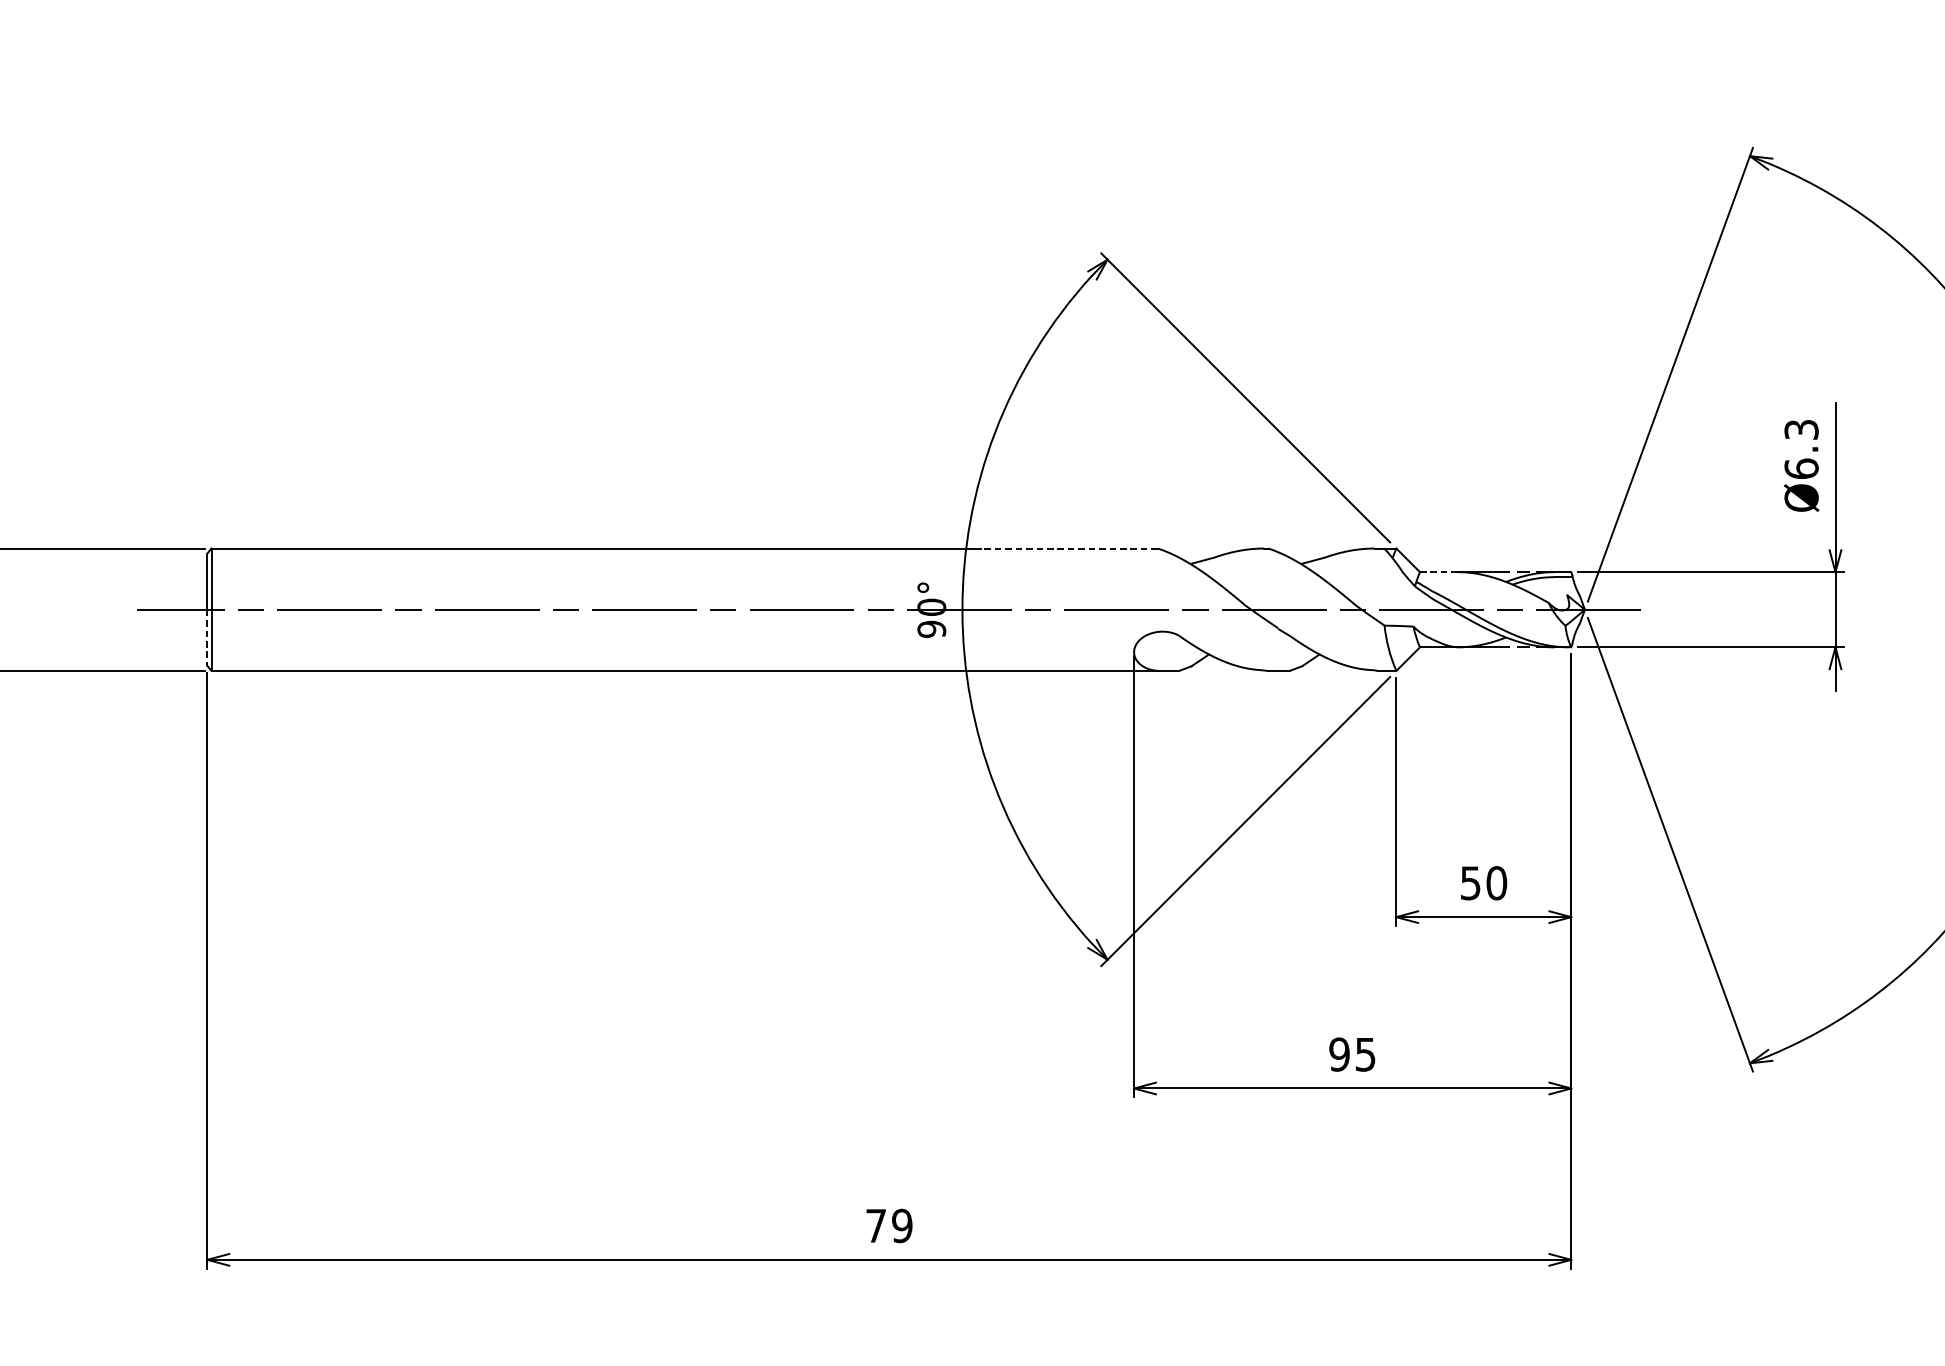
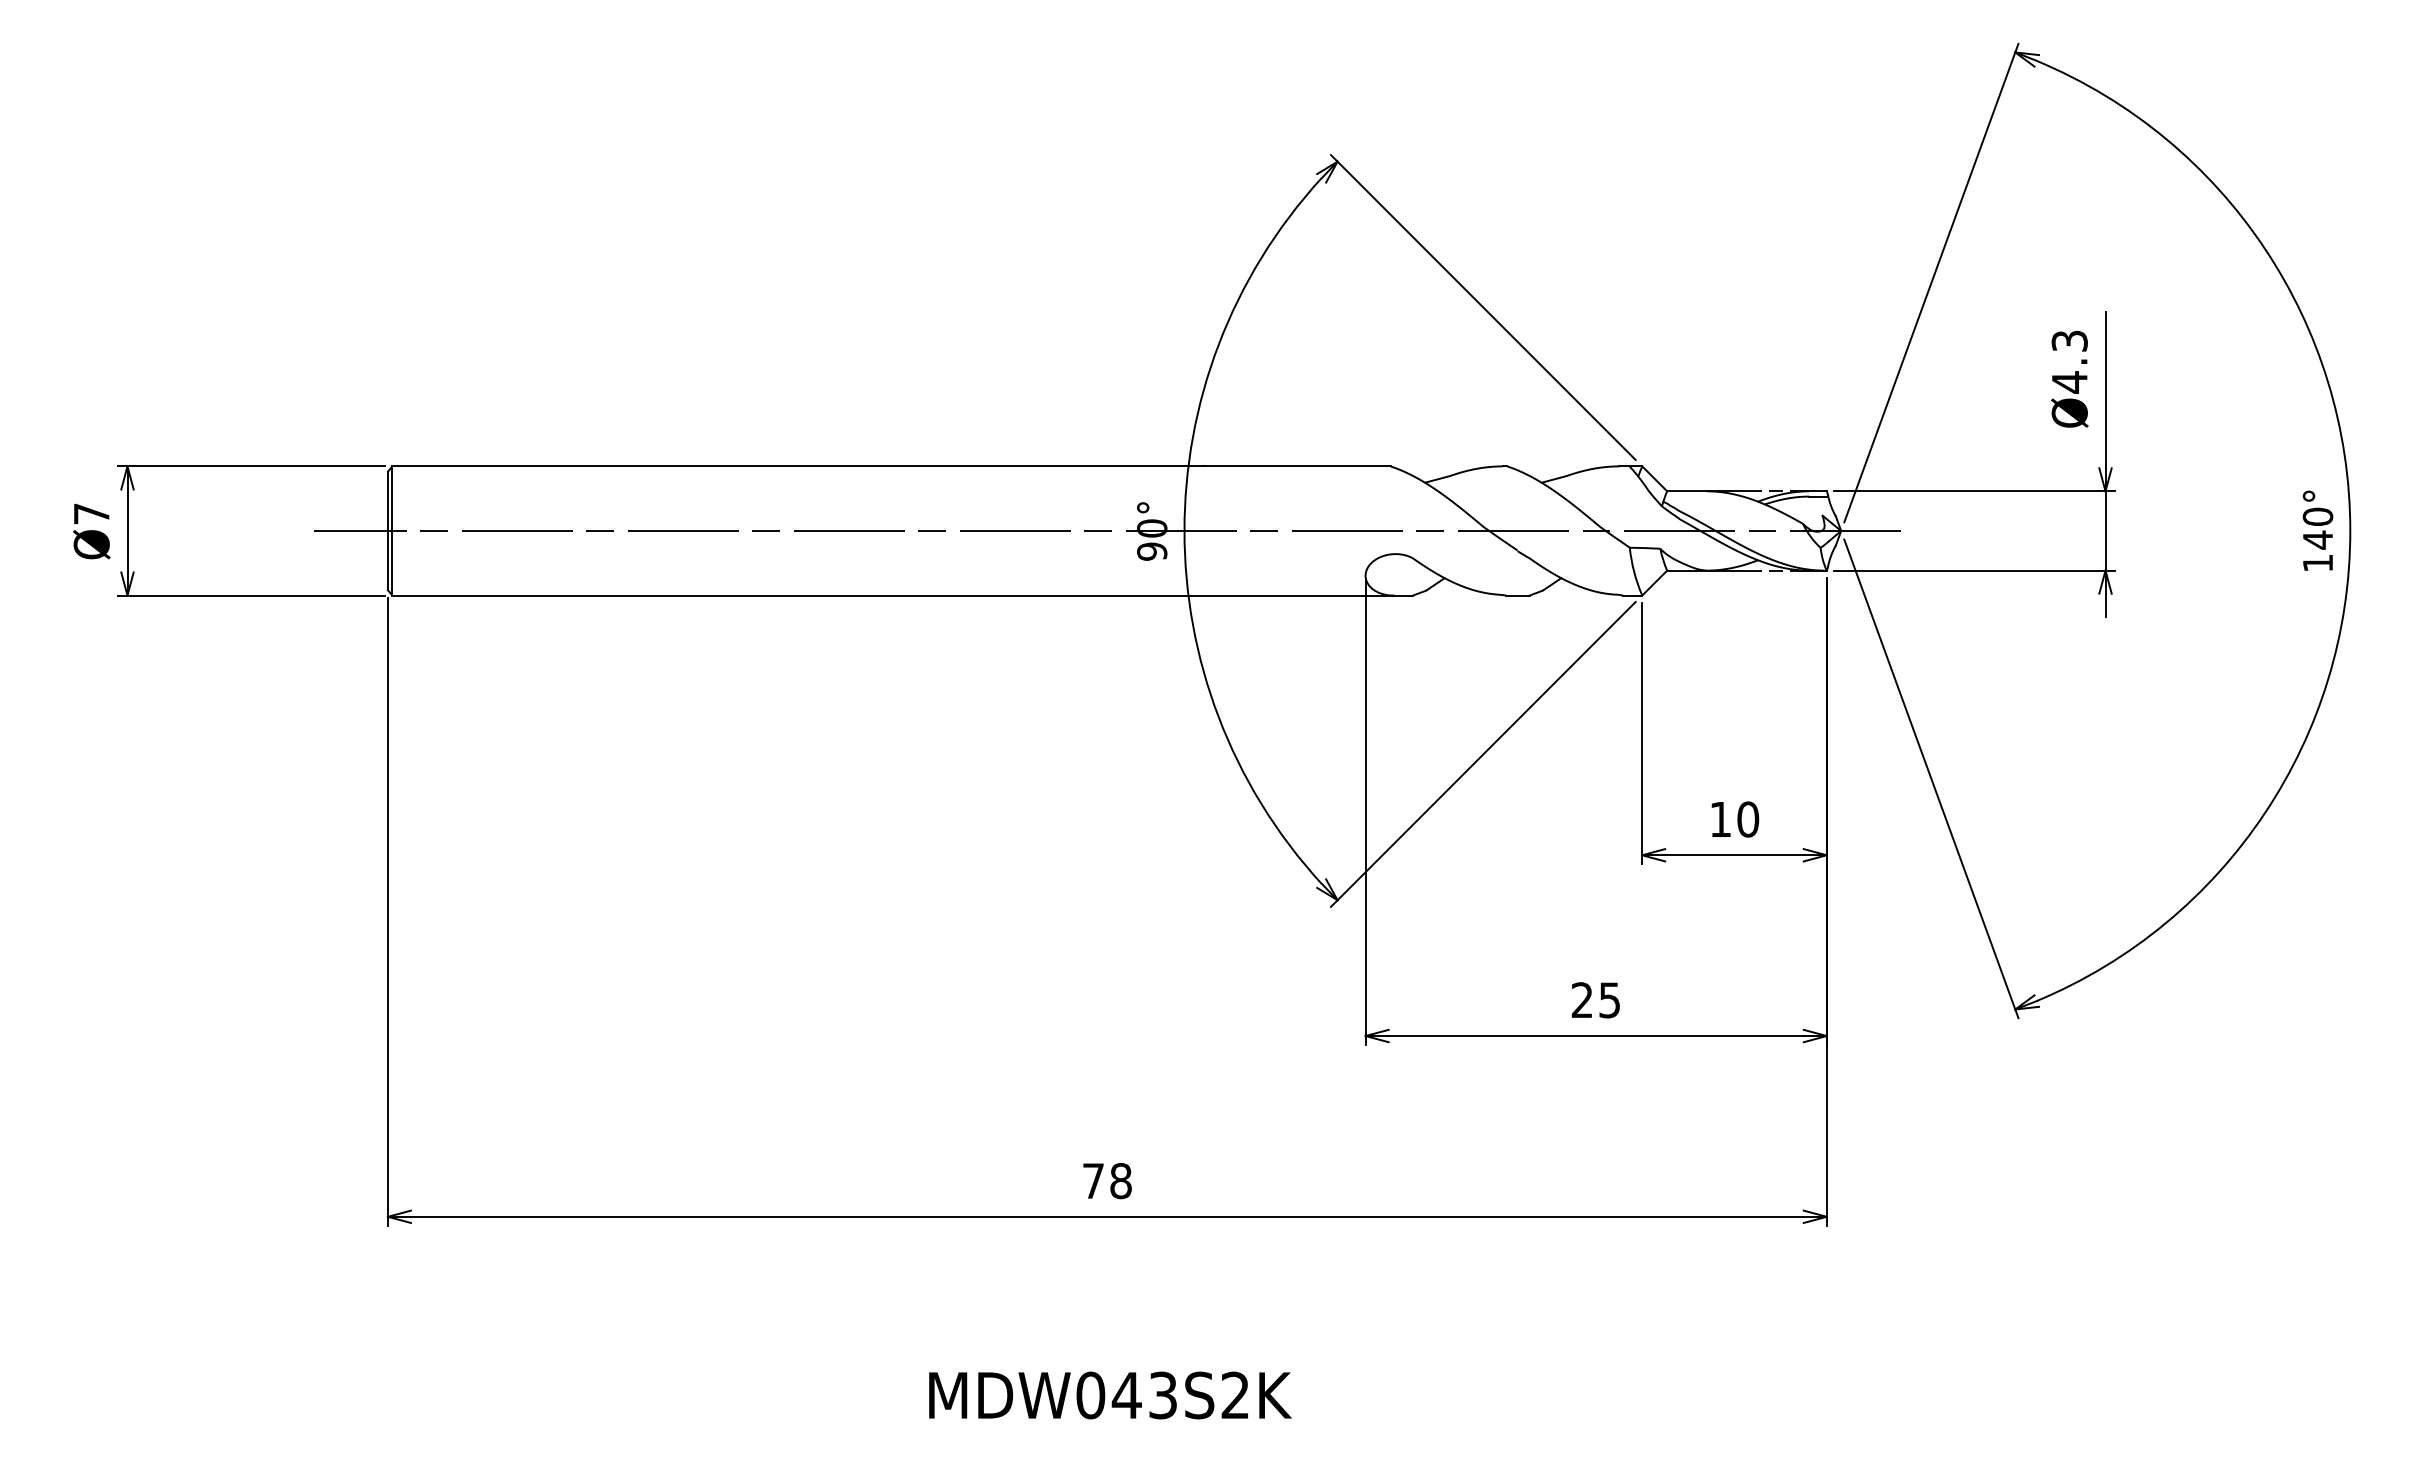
text: (1801, 469) -> (2069, 382), Ø6.3 -> Ø4.3
line: (1068, 548) -> (1296, 466), dashed -> solid
line: (1438, 572) -> (1686, 491), dashed -> solid
line: (206, 637) -> (387, 560), dashed -> solid
text: (1470, 883) -> (1720, 819), 50 -> 10
text: (1339, 1054) -> (1582, 1000), 95 -> 25
text: (901, 1226) -> (1120, 1181), 79 -> 78

